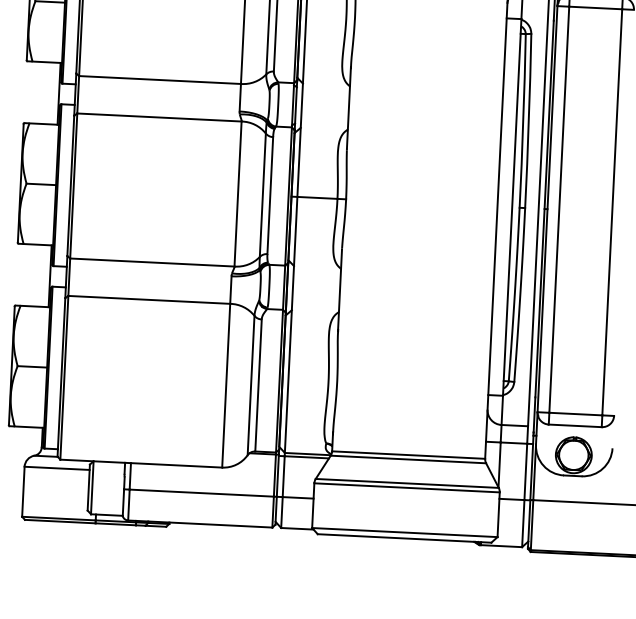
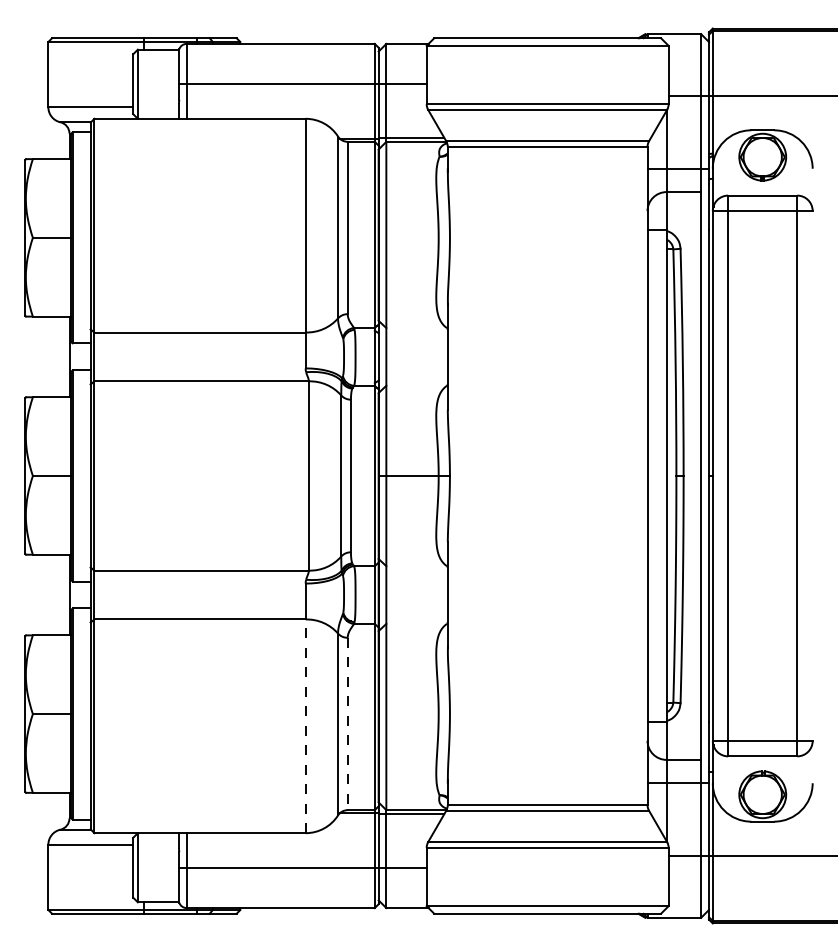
line: (226, 385) -> (305, 726), solid -> dashed
line: (258, 385) -> (347, 724), solid -> dashed

